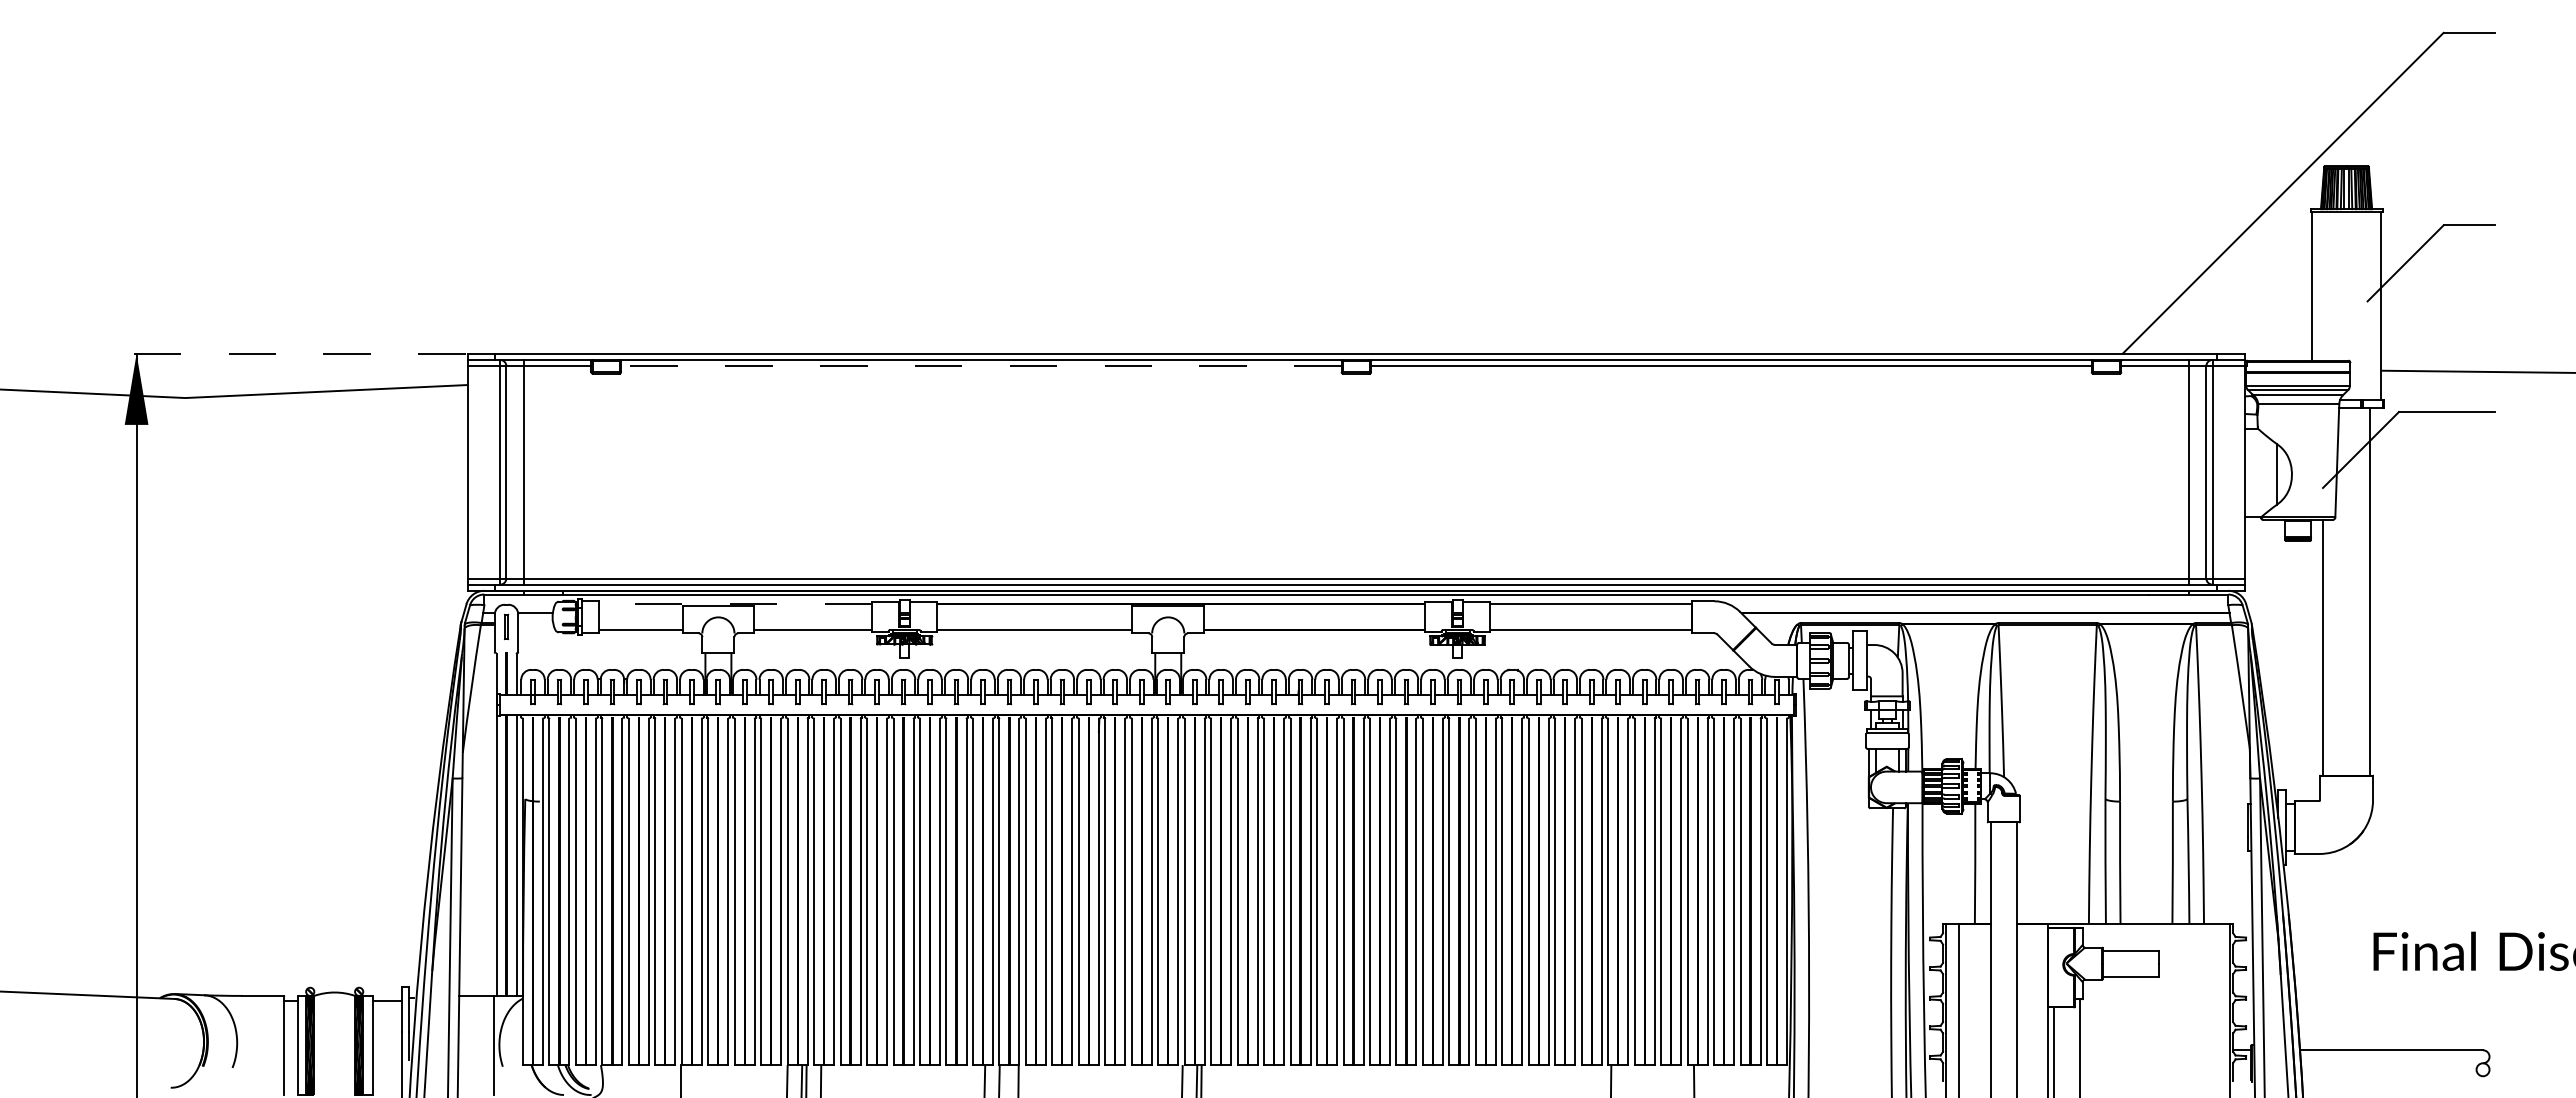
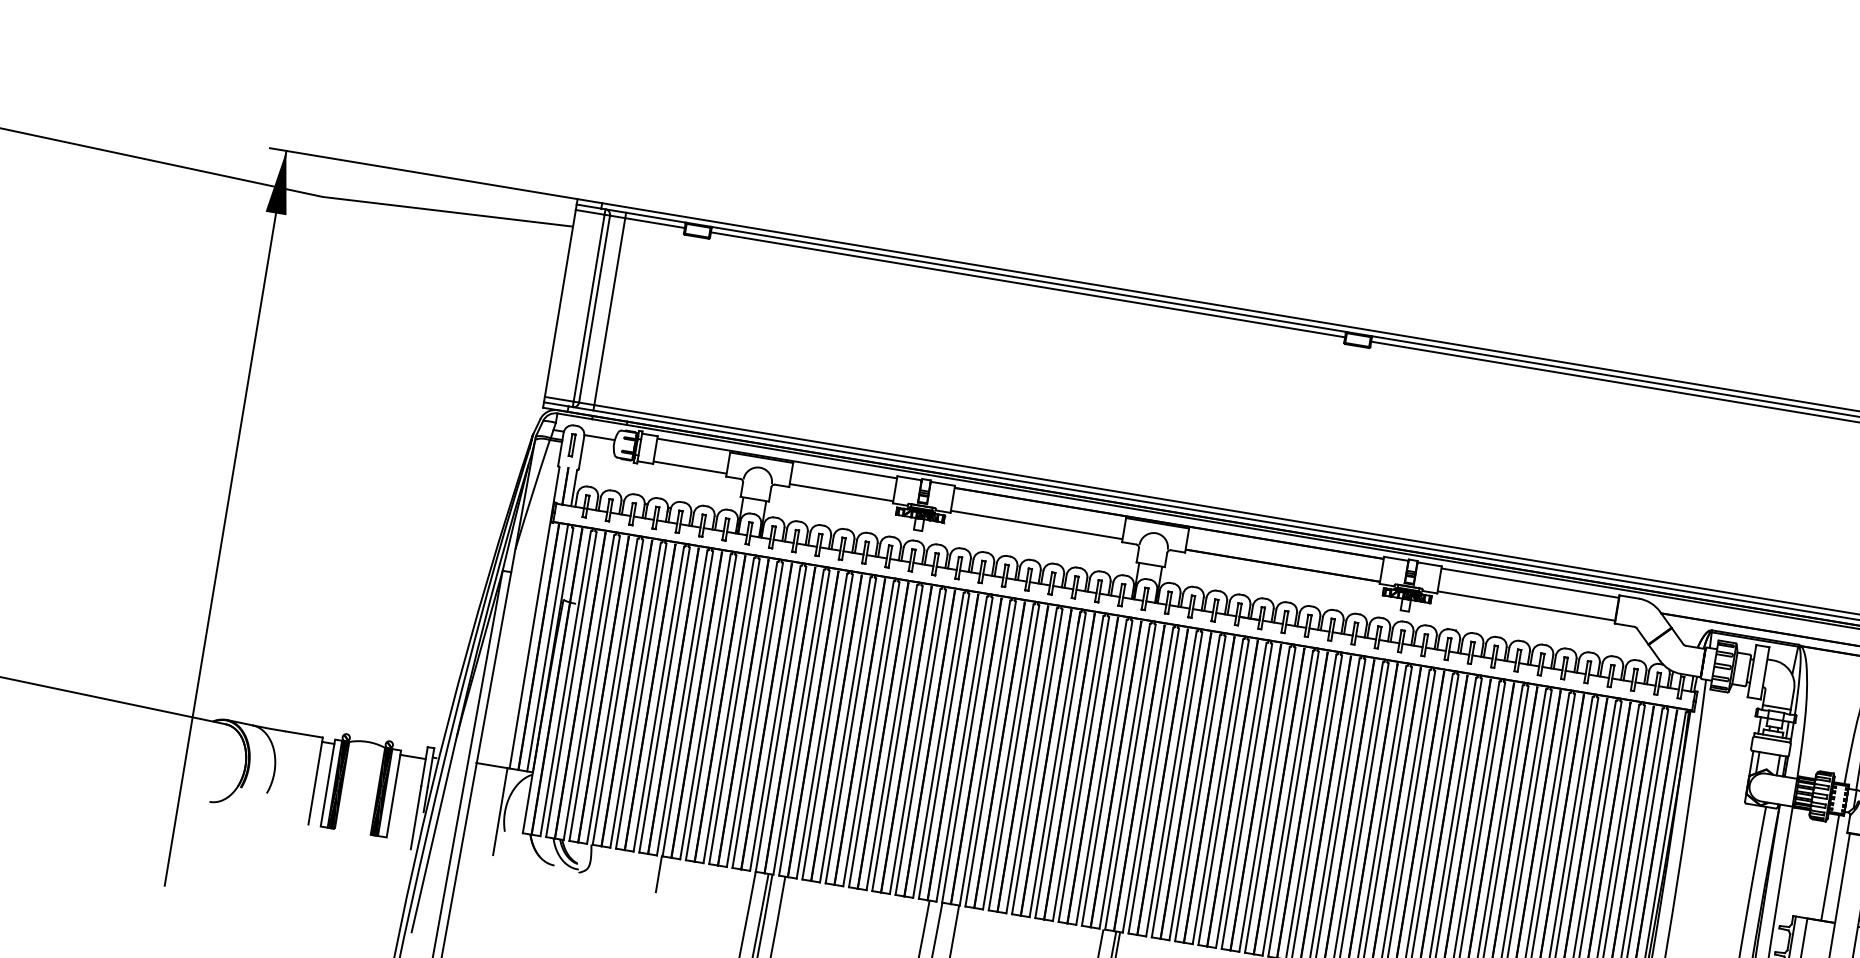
line: (291, 353) -> (422, 173), dashed -> solid
line: (980, 366) -> (1027, 285), dashed -> solid
line: (735, 604) -> (776, 458), dashed -> solid

